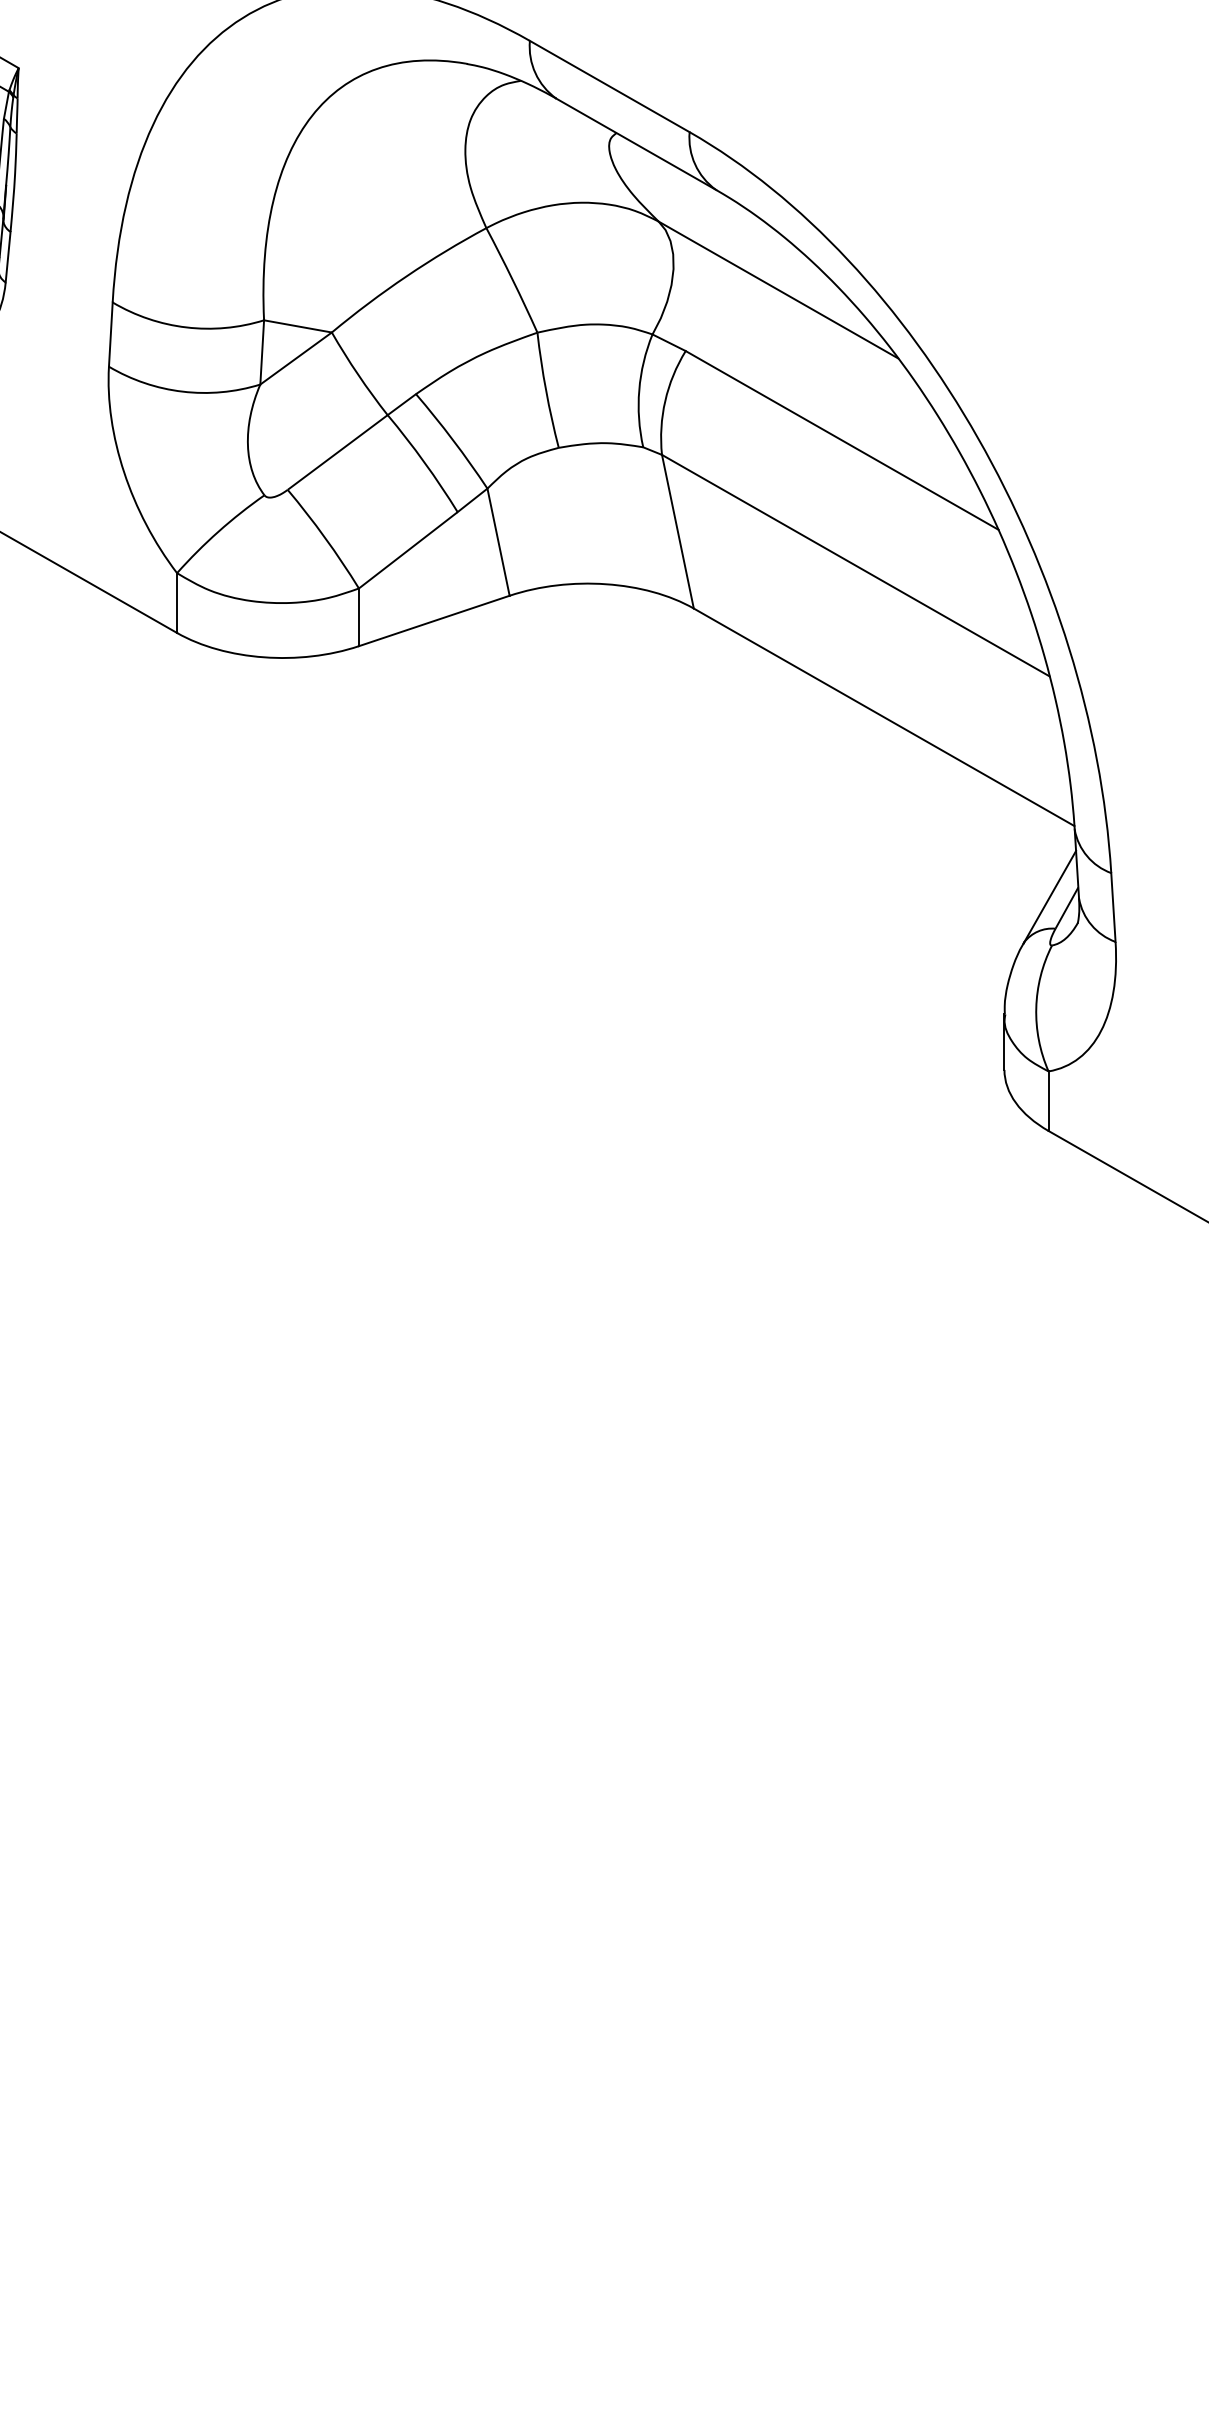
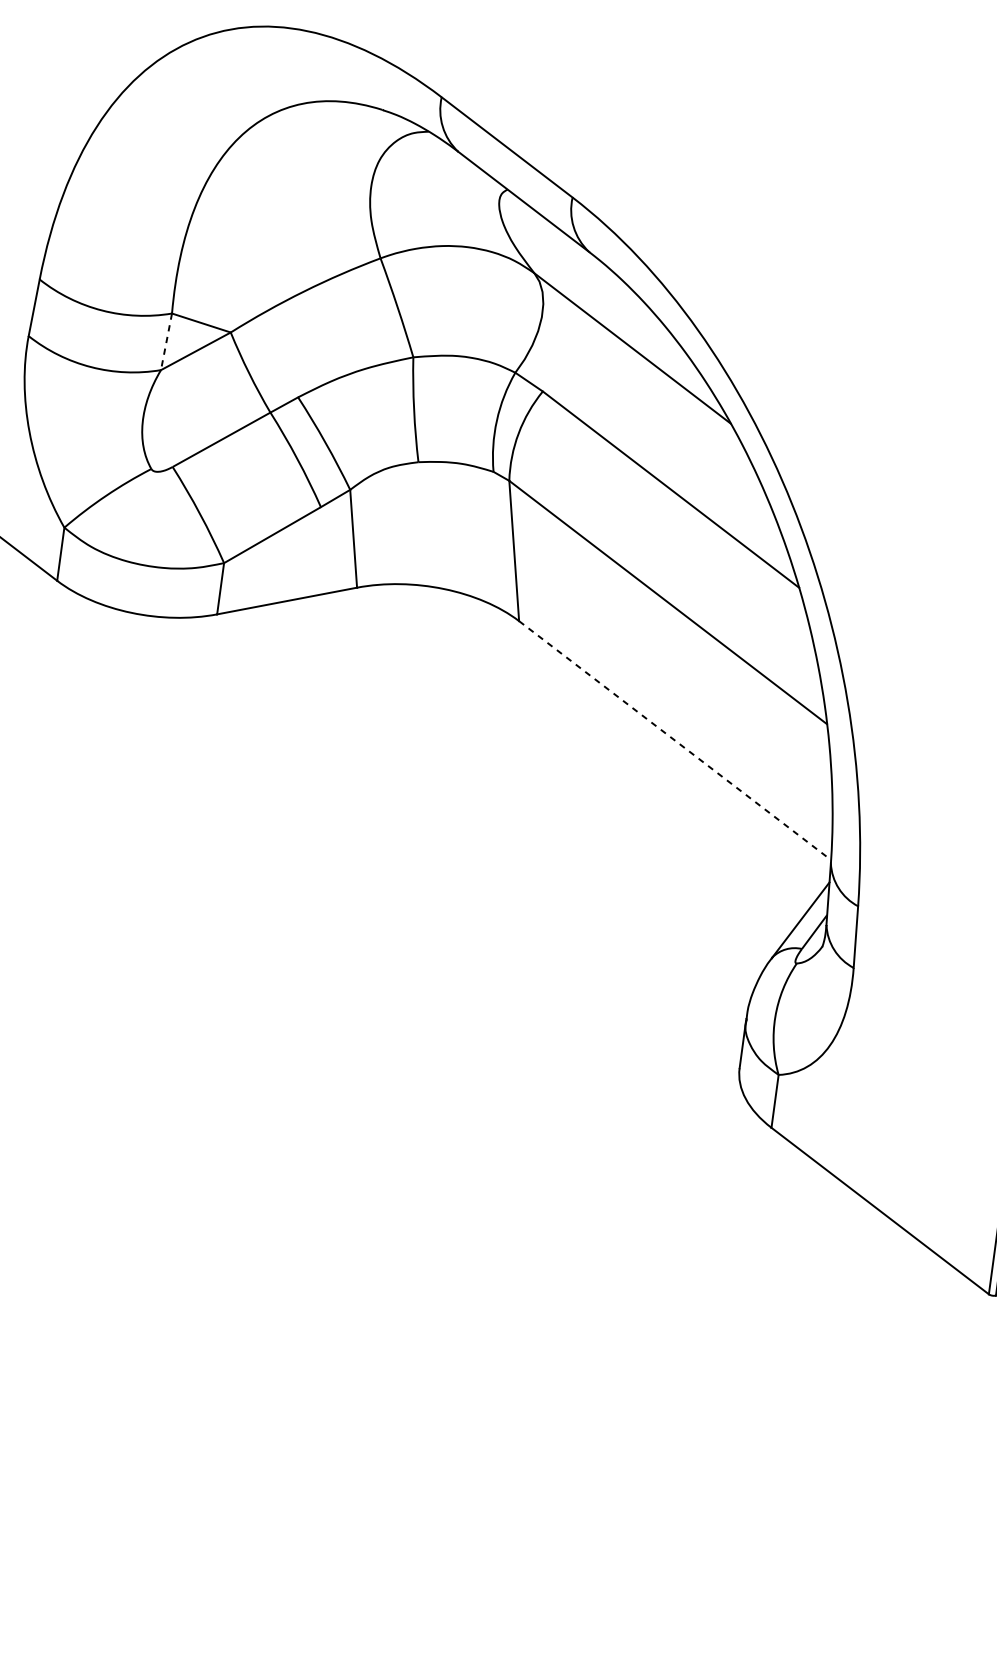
line: (262, 352) -> (166, 341), solid -> dashed
line: (884, 717) -> (675, 740), solid -> dashed

